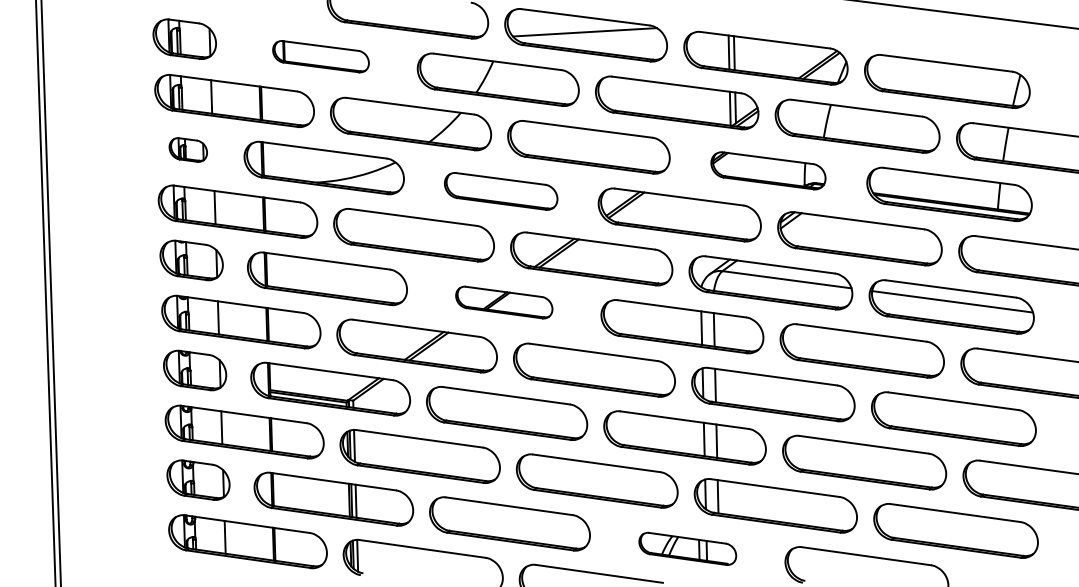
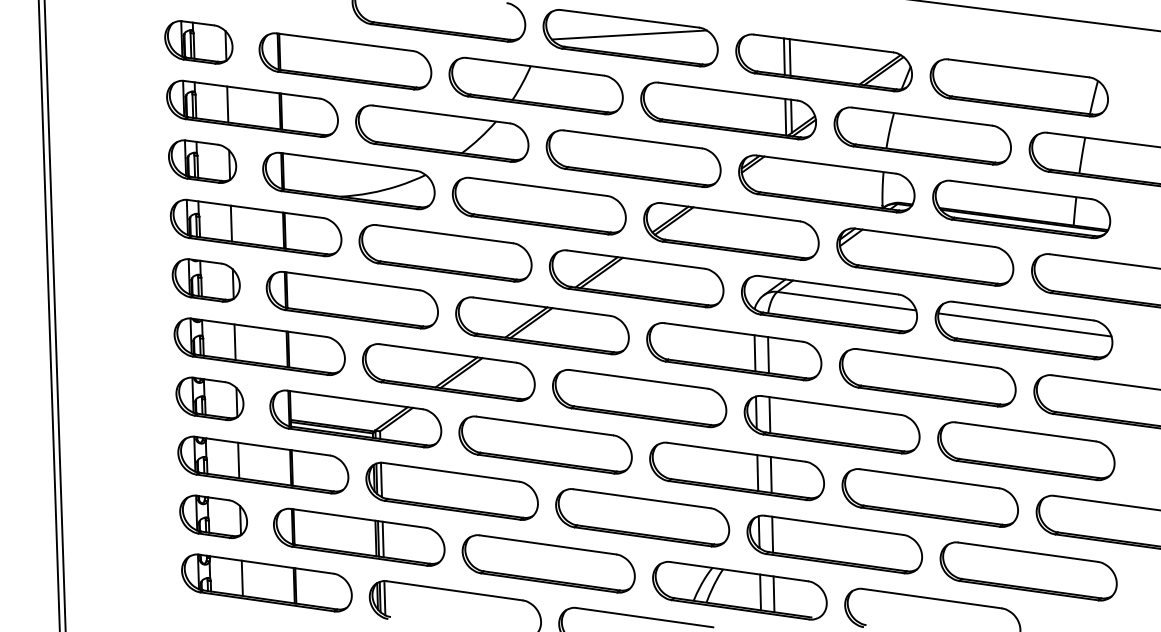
part: (320, 56) -> (344, 61), size x1.67
part: (188, 149) -> (202, 161), size x1.67
part: (768, 170) -> (826, 183), size x1.43
part: (500, 191) -> (538, 206), size x1.43
part: (504, 302) -> (542, 325), size x1.67
part: (687, 548) -> (739, 590), size x1.67

